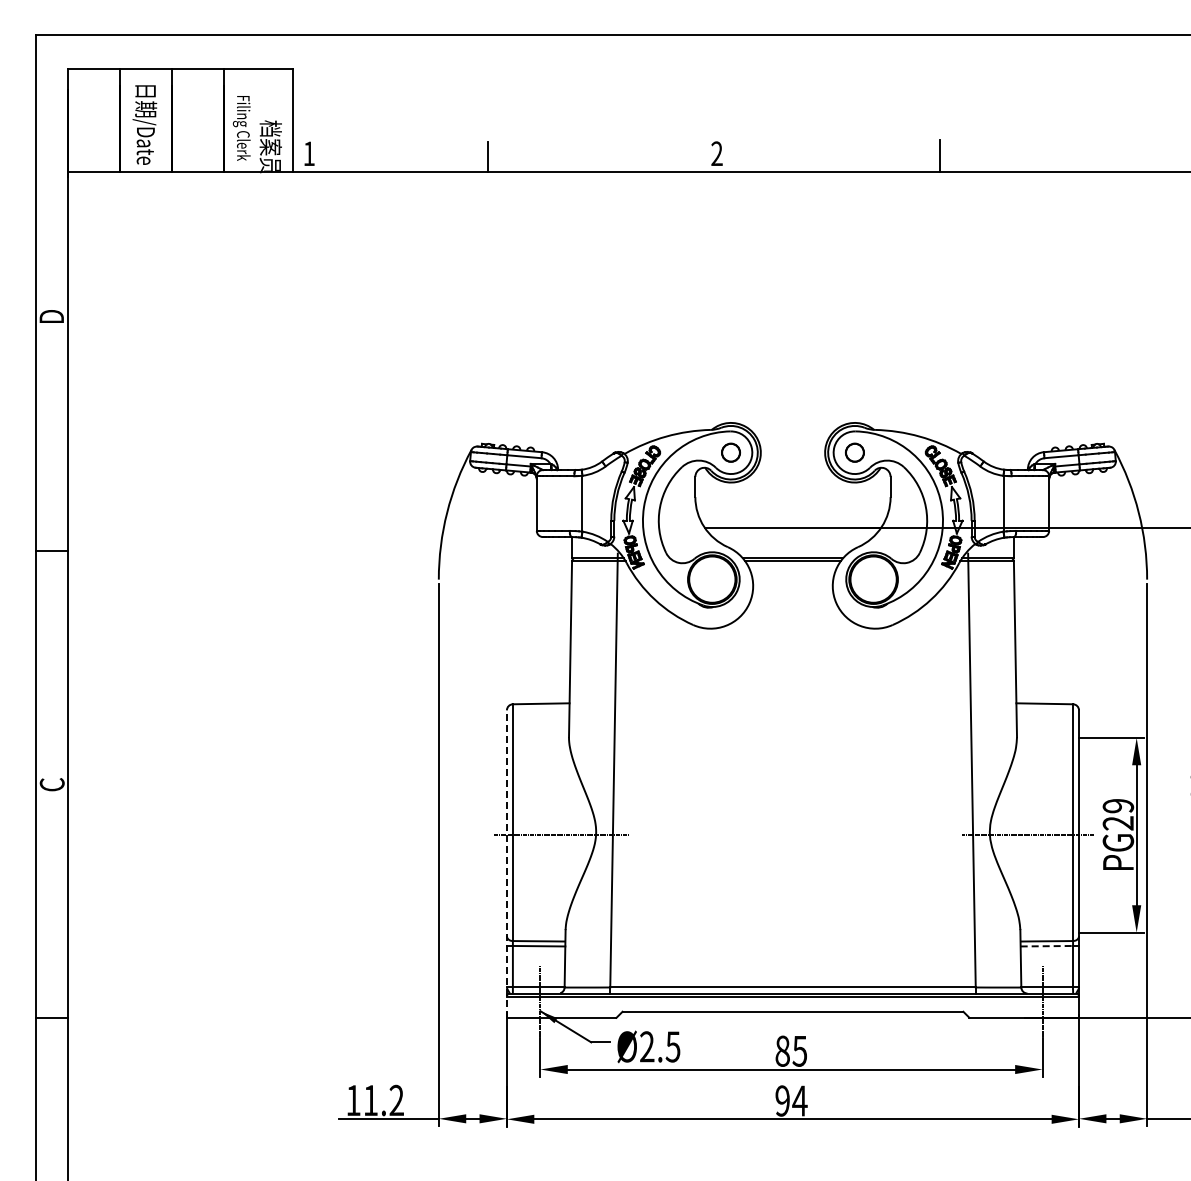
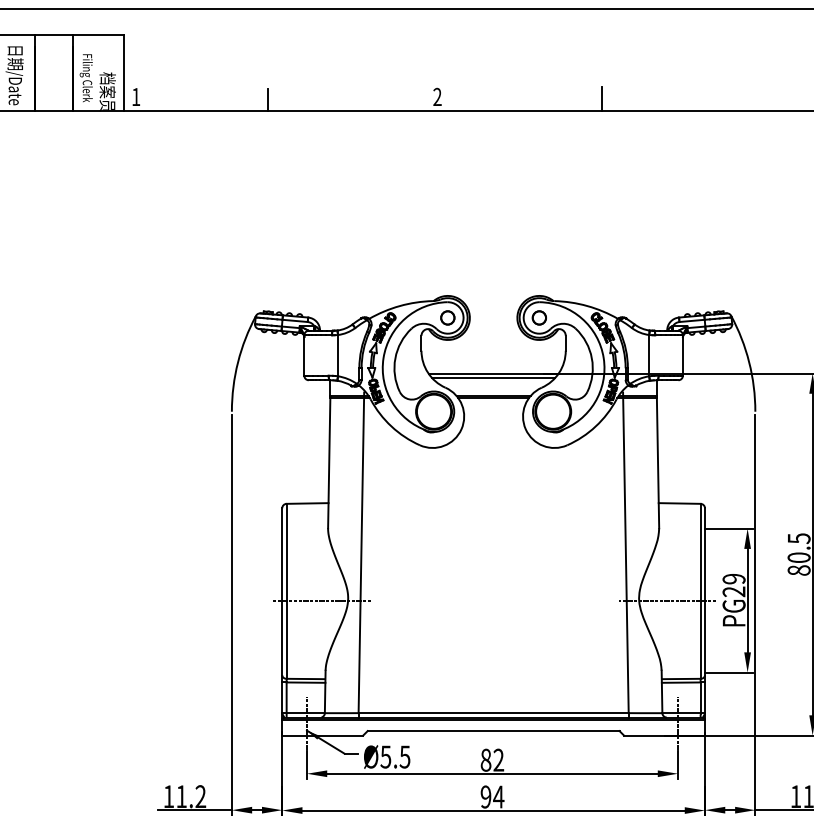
line: (792, 534) -> (493, 378), added
line: (506, 864) -> (281, 622), dashed -> solid
line: (1047, 946) -> (681, 682), dashed -> solid
text: (646, 1046) -> (385, 756), Ø2.5 -> Ø5.5
text: (799, 1050) -> (498, 759), 85 -> 82

